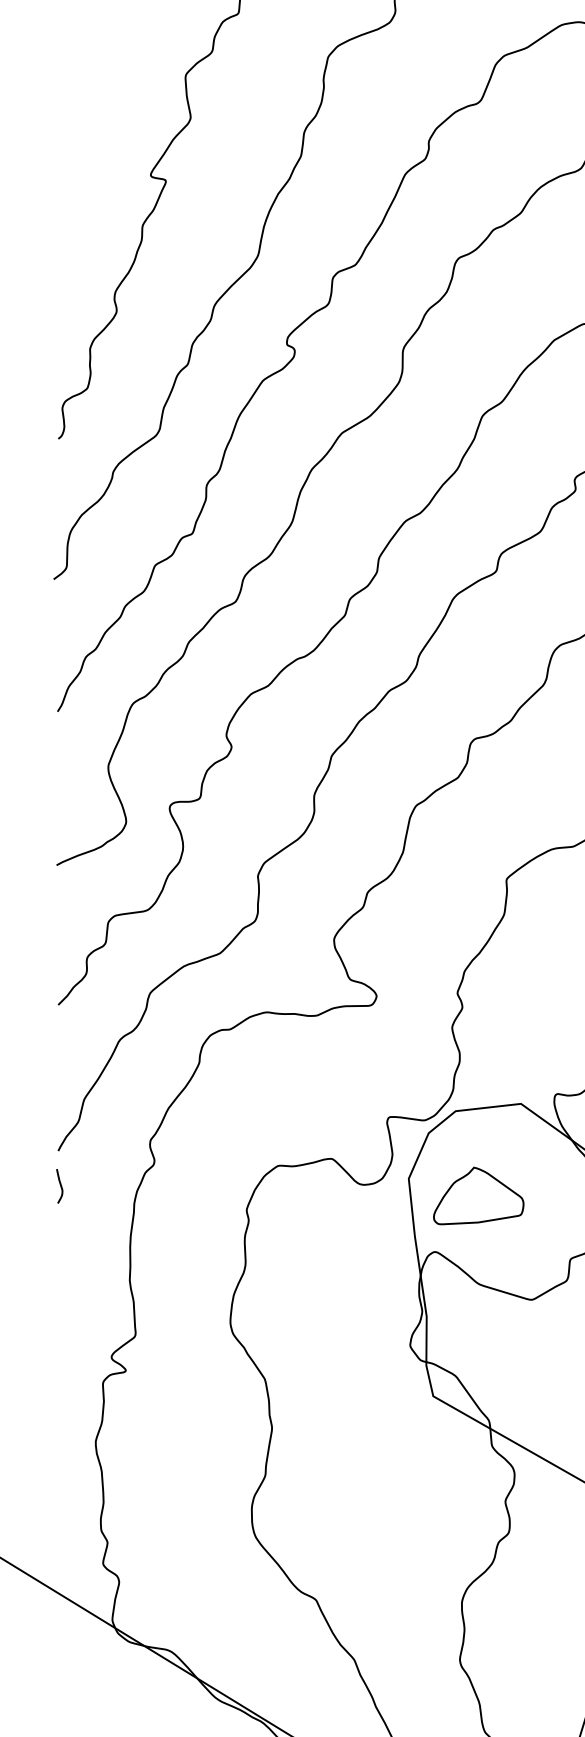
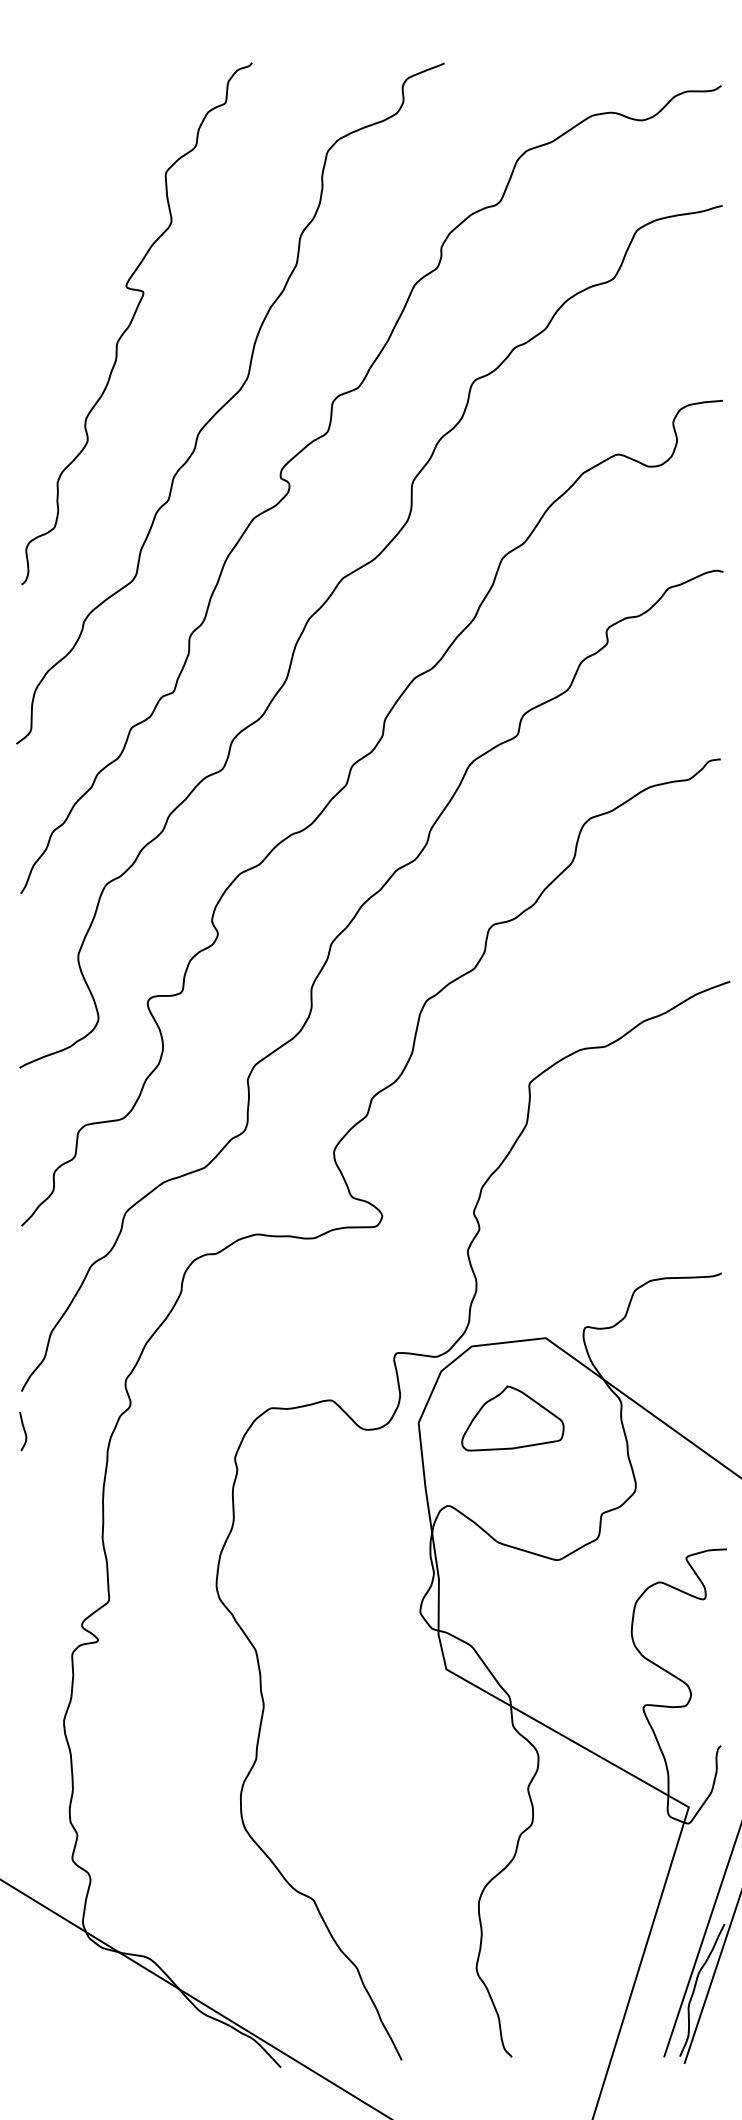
part: (478, 1195) -> (512, 1418), moved

